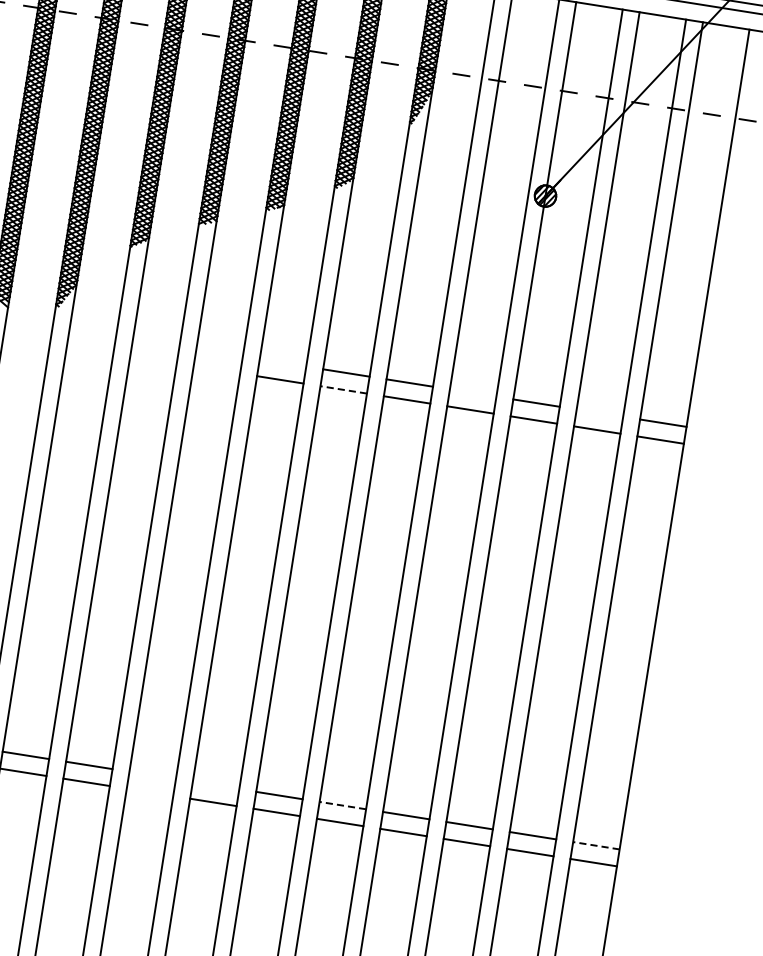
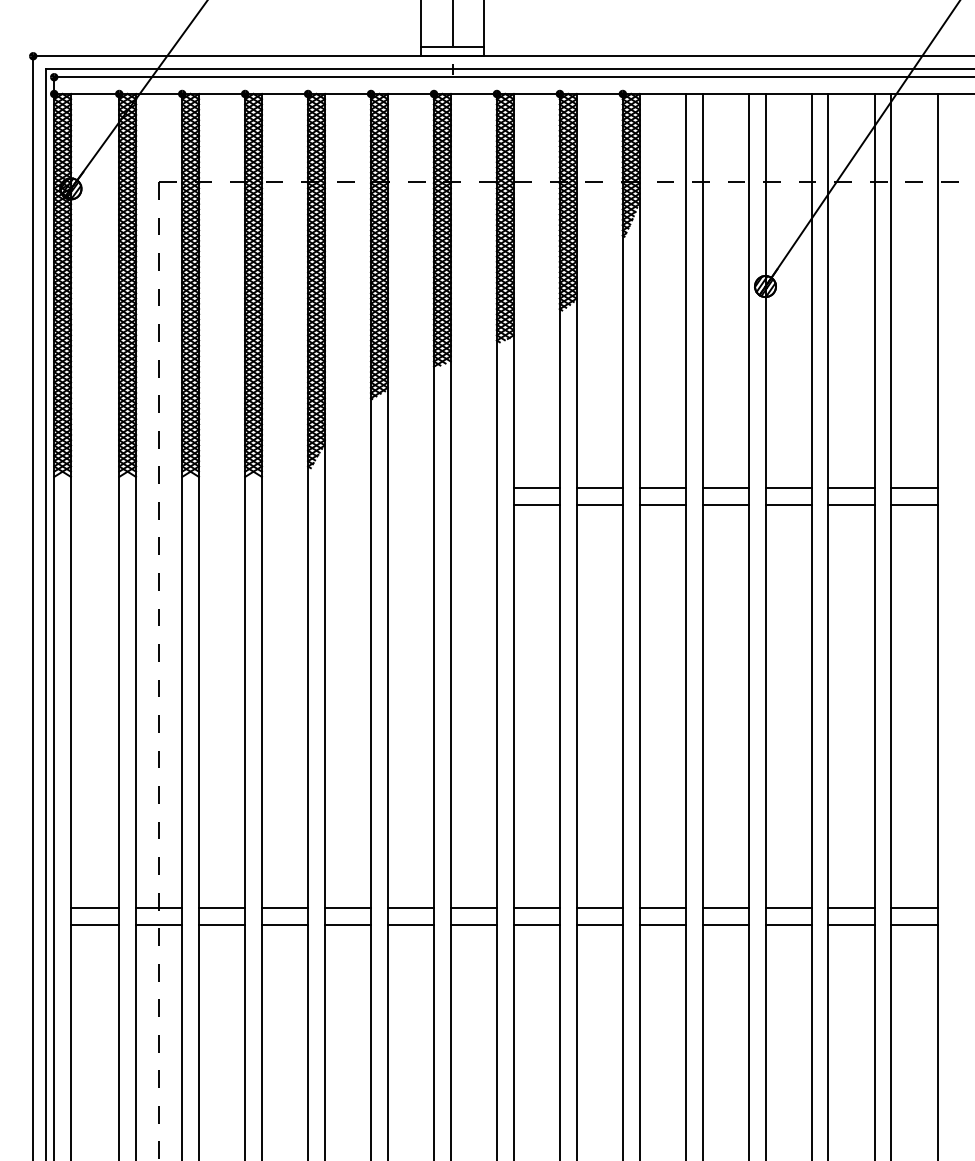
line: (282, 362) -> (536, 488), added
line: (343, 390) -> (599, 505), dashed -> solid
line: (473, 393) -> (725, 488), added
line: (599, 413) -> (851, 488), added
line: (152, 775) -> (473, 908), added
line: (215, 785) -> (536, 908), added
line: (149, 791) -> (473, 924), added
line: (342, 805) -> (662, 908), dashed -> solid
line: (596, 846) -> (914, 908), dashed -> solid

